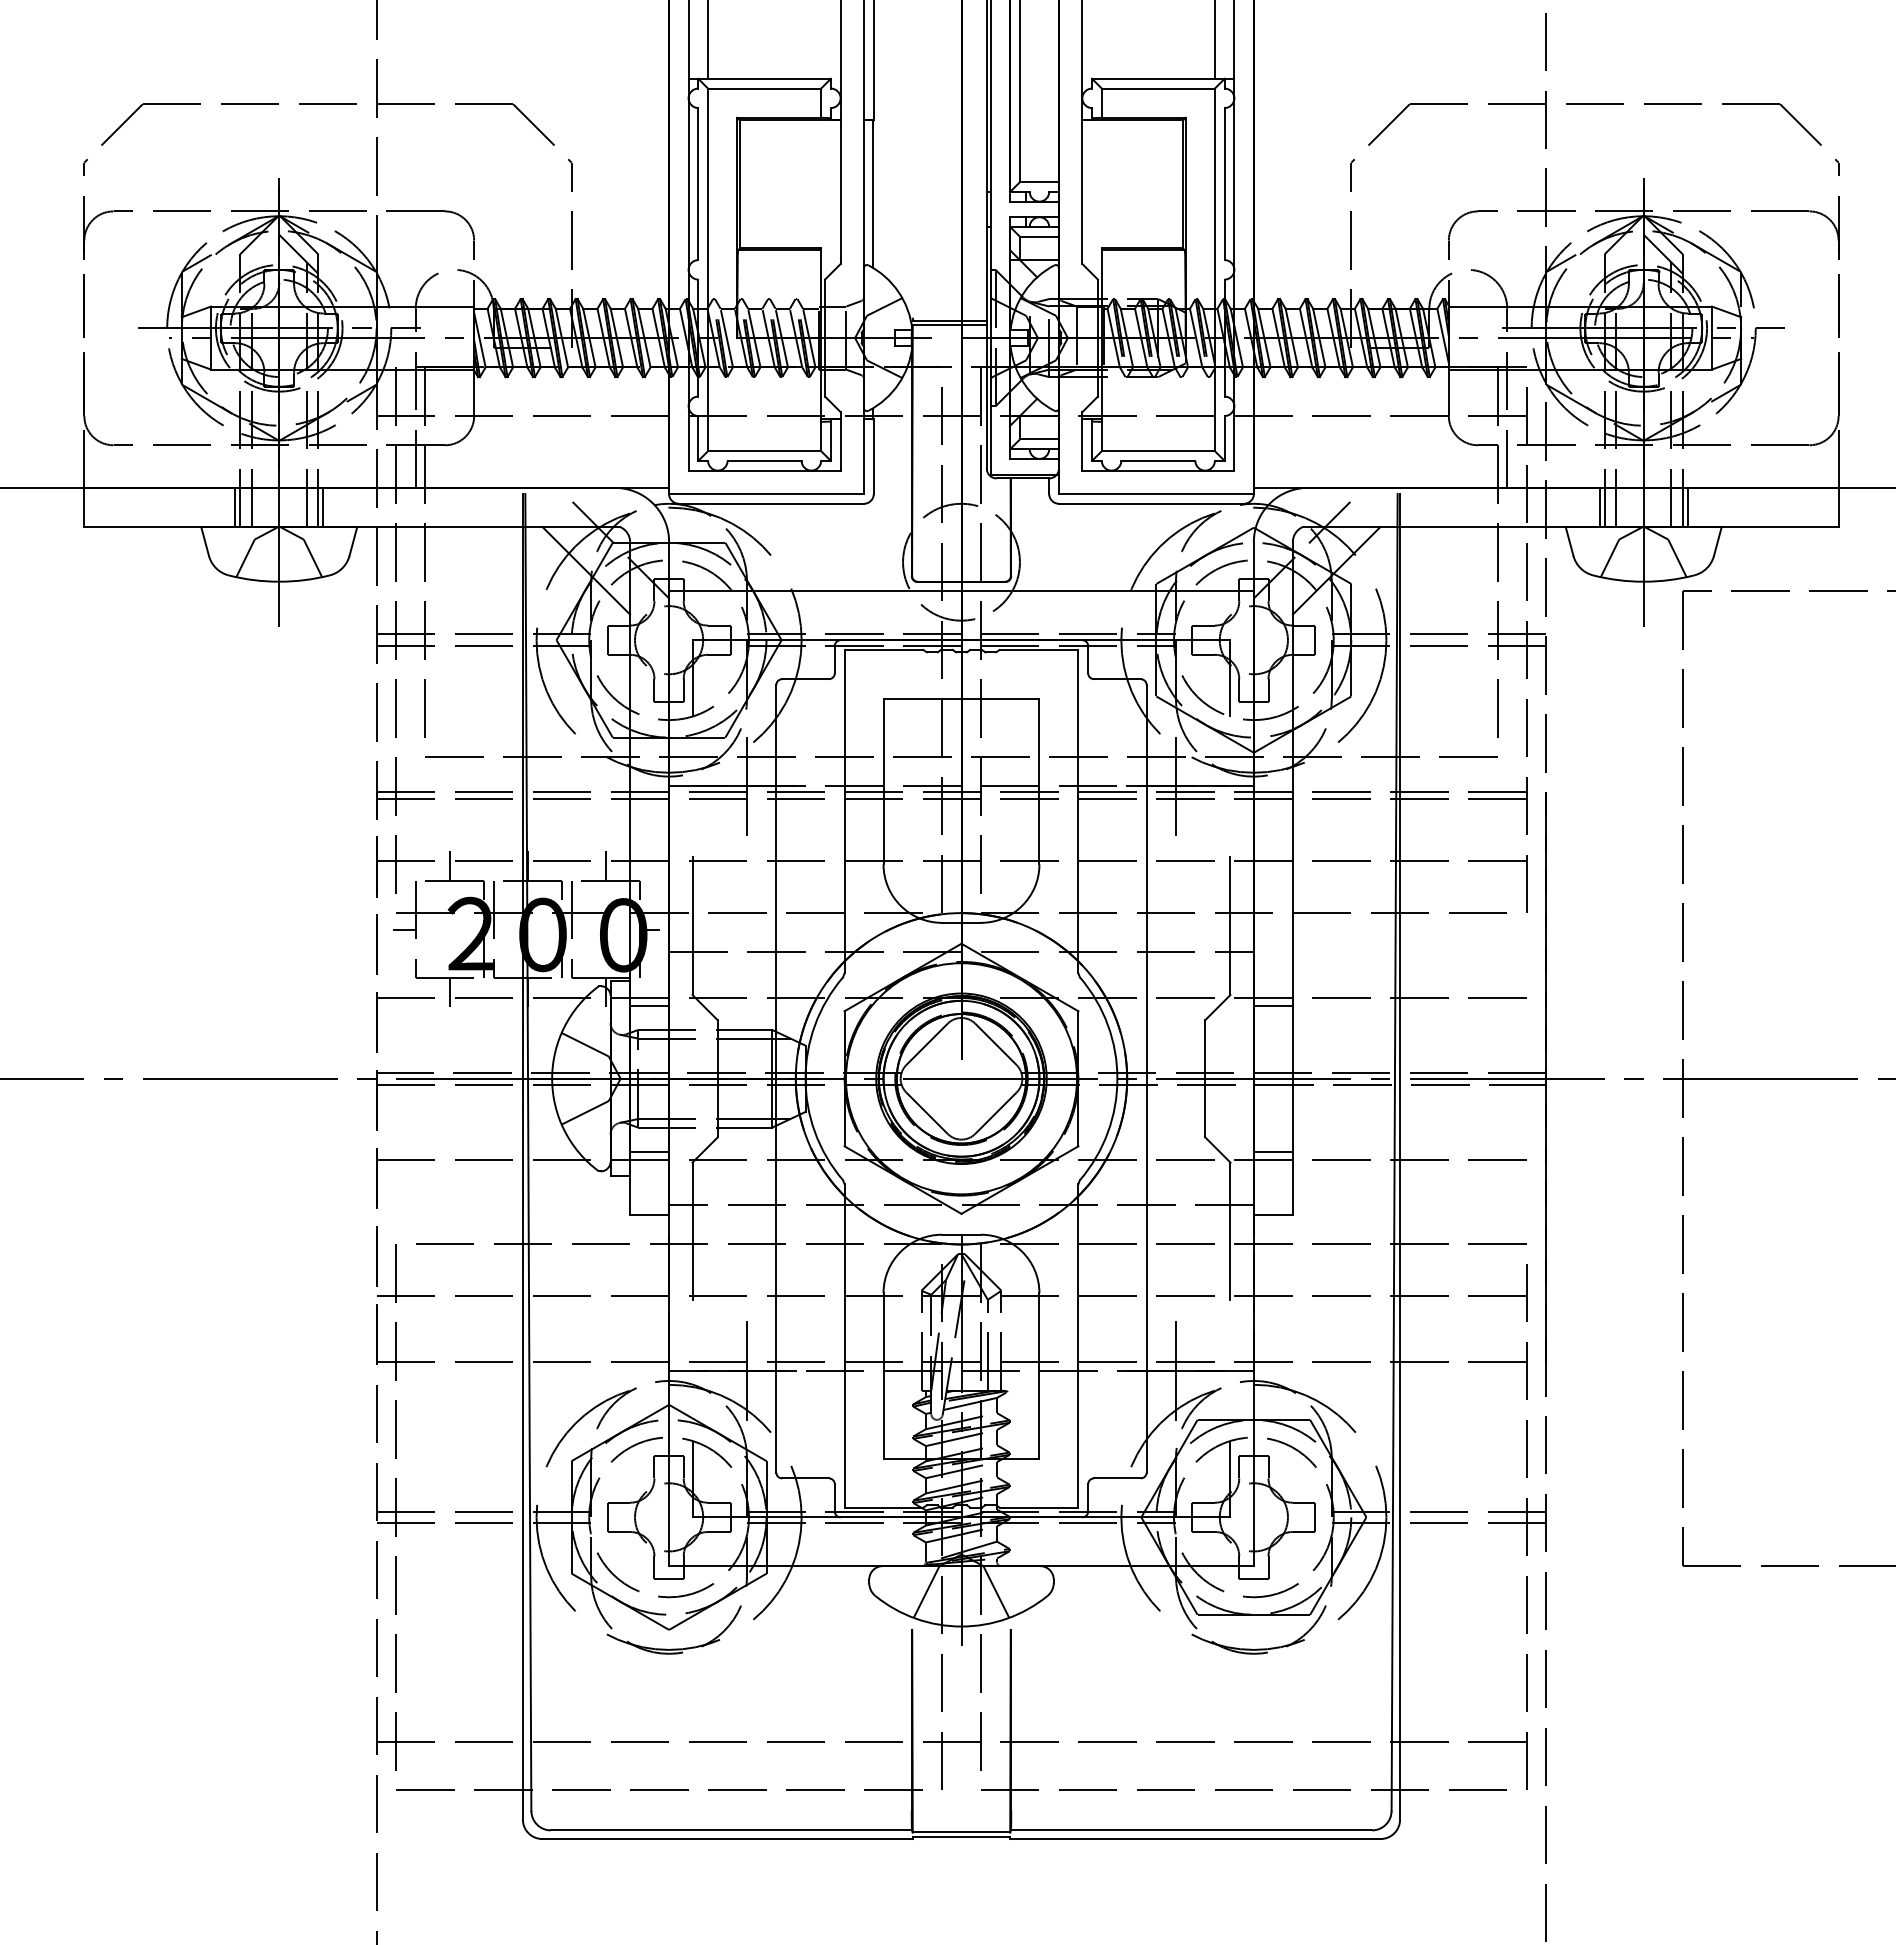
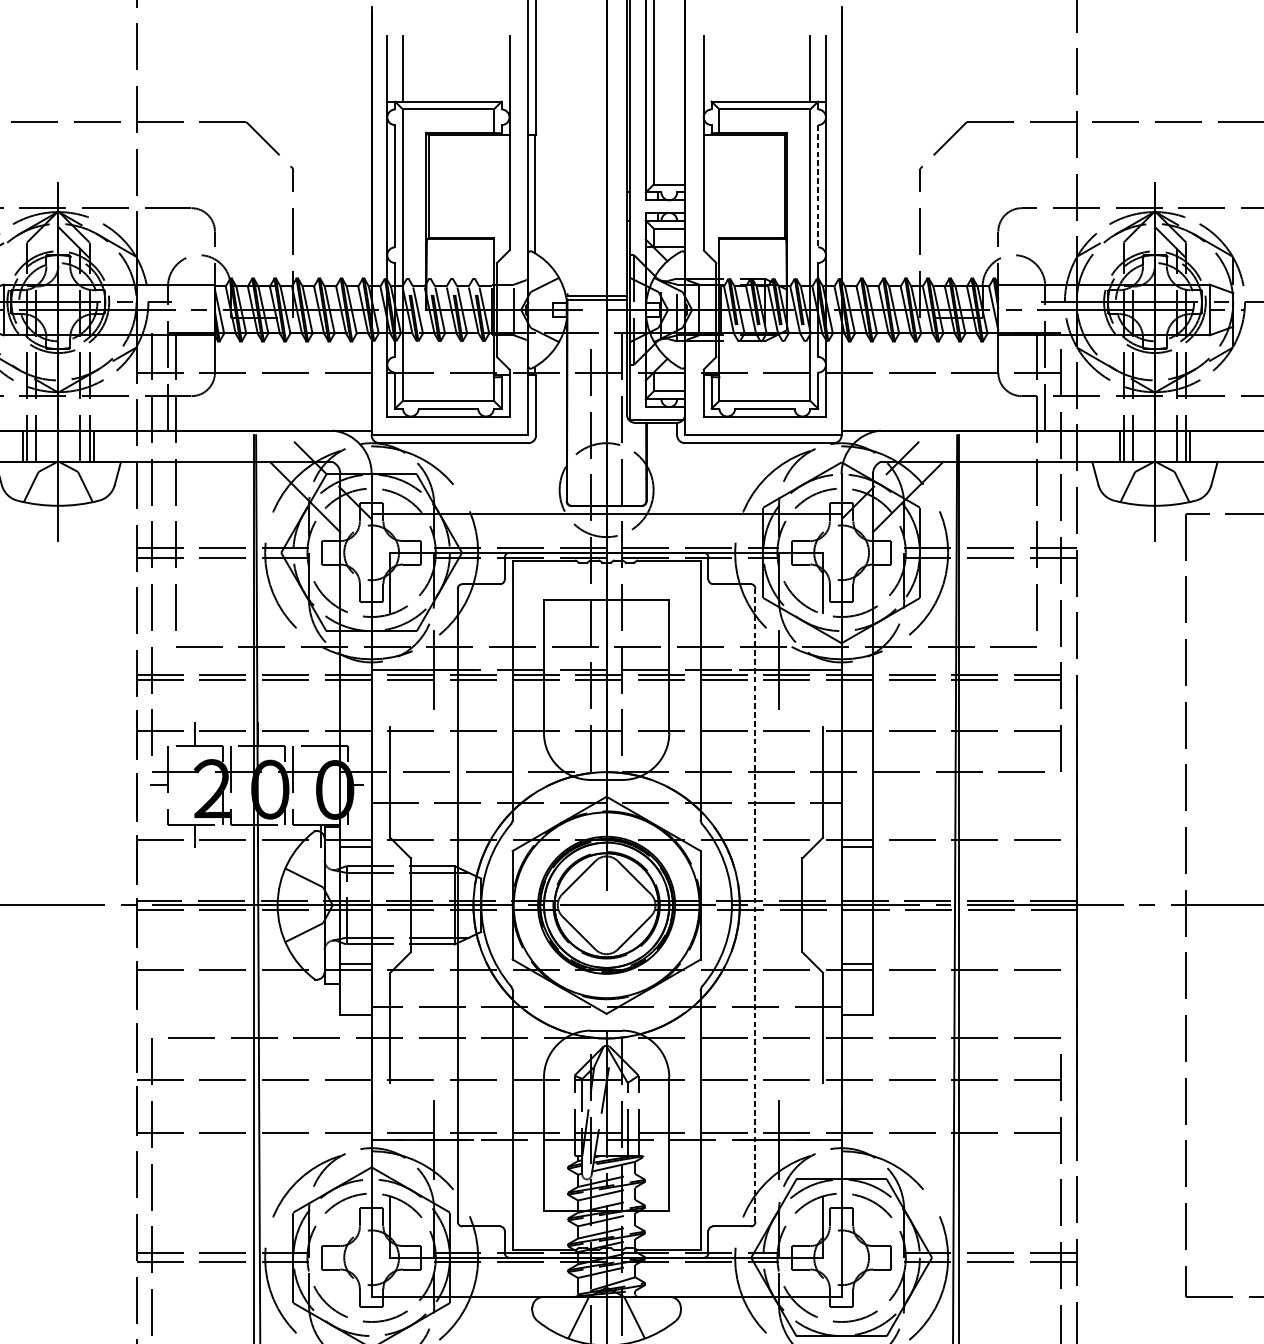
line: (1224, 184) -> (818, 186), solid -> dashed
line: (605, 865) -> (320, 733), removed
line: (1146, 1078) -> (755, 905), solid -> dashed

